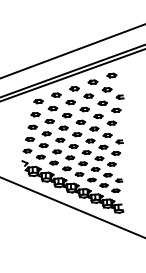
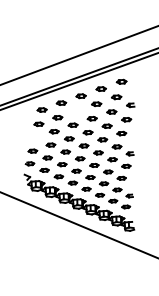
part: (70, 101) -> (76, 110), removed
part: (32, 126) -> (35, 137), removed

